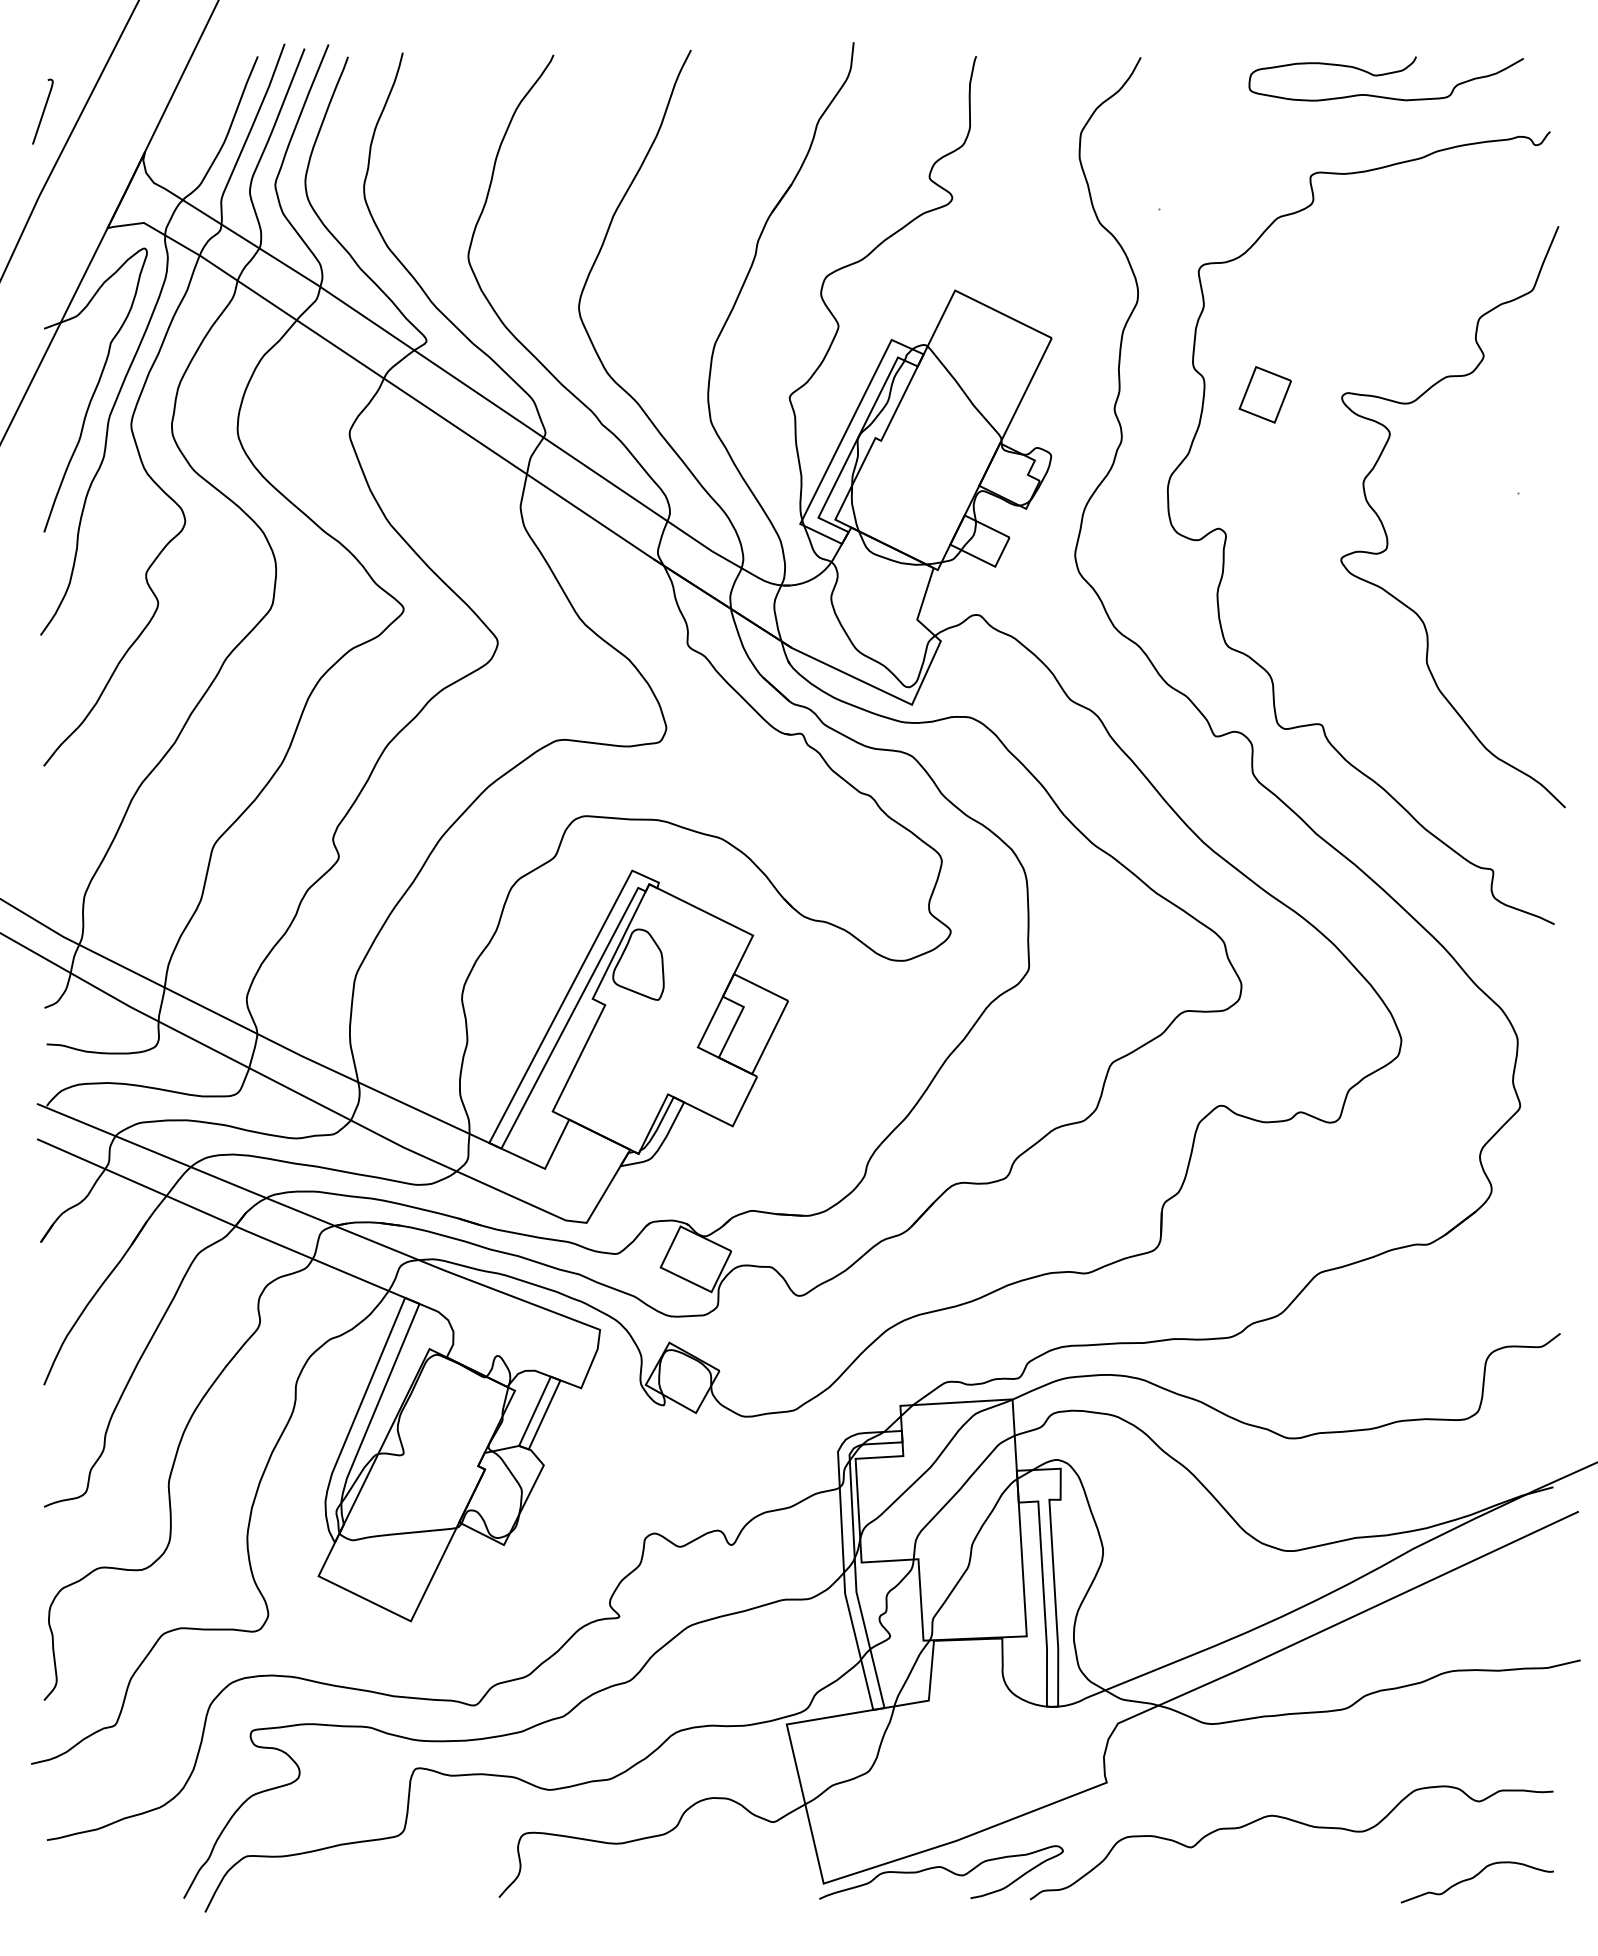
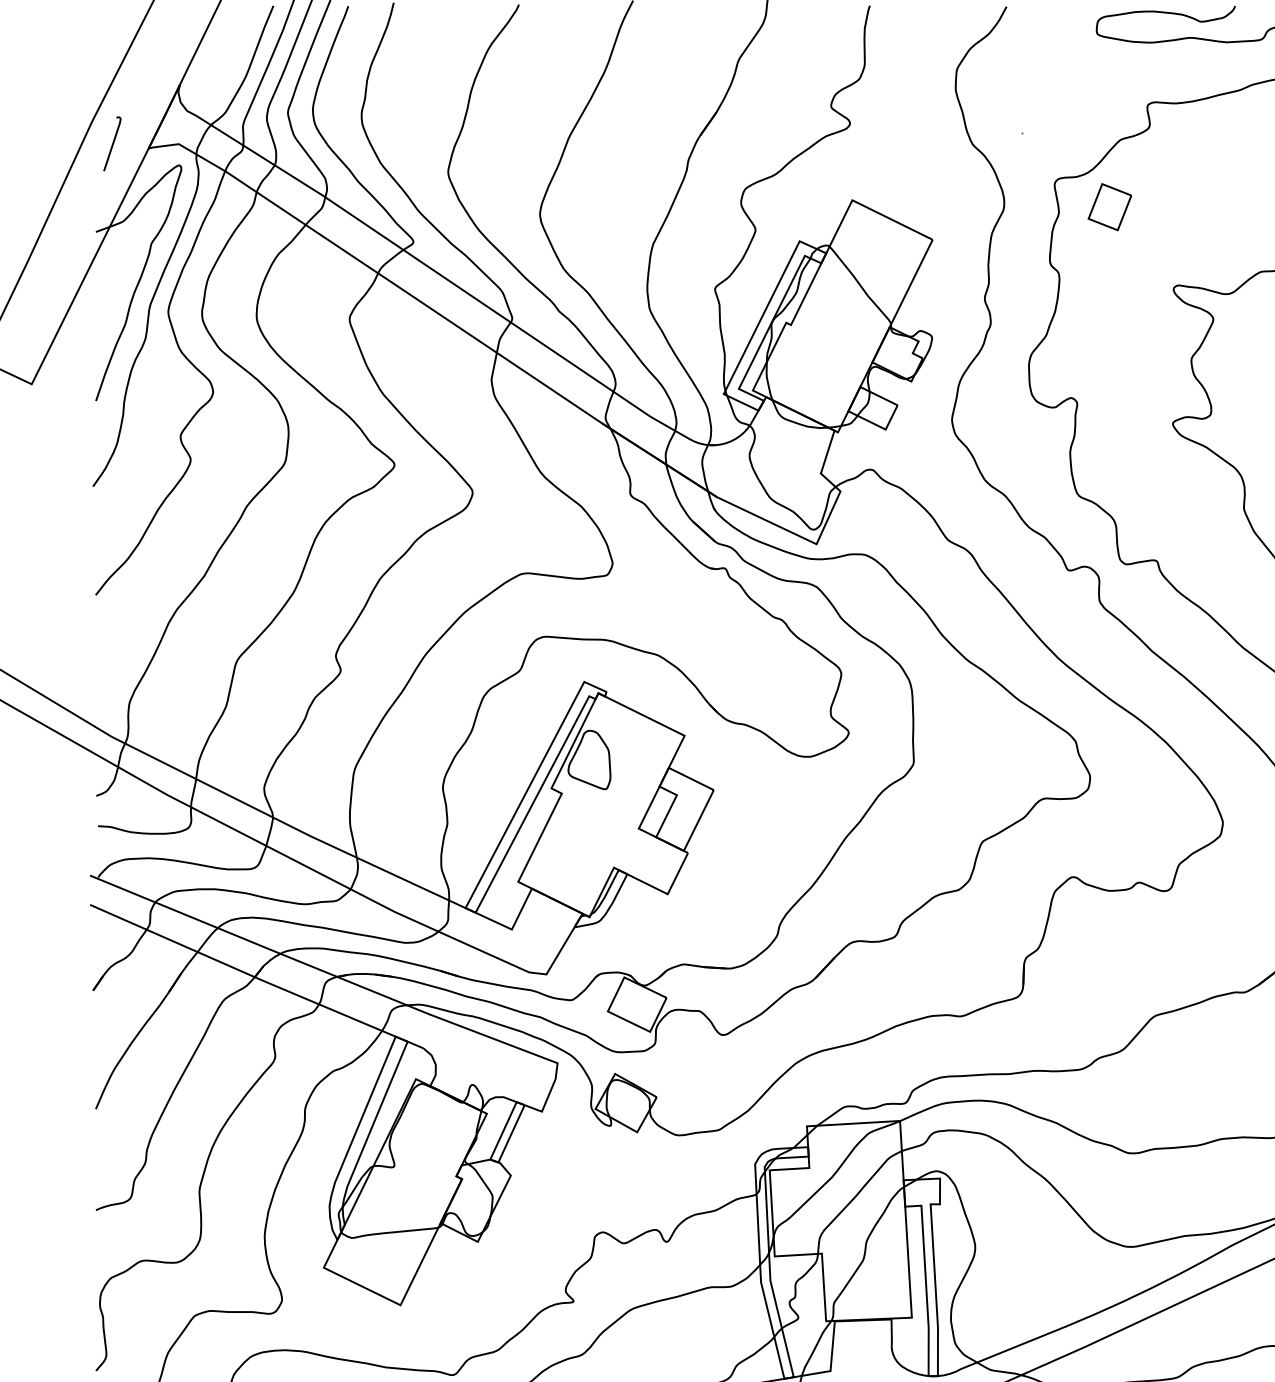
curve: (42, 111) -> (112, 143), moved
part: (1264, 394) -> (1109, 206), moved

